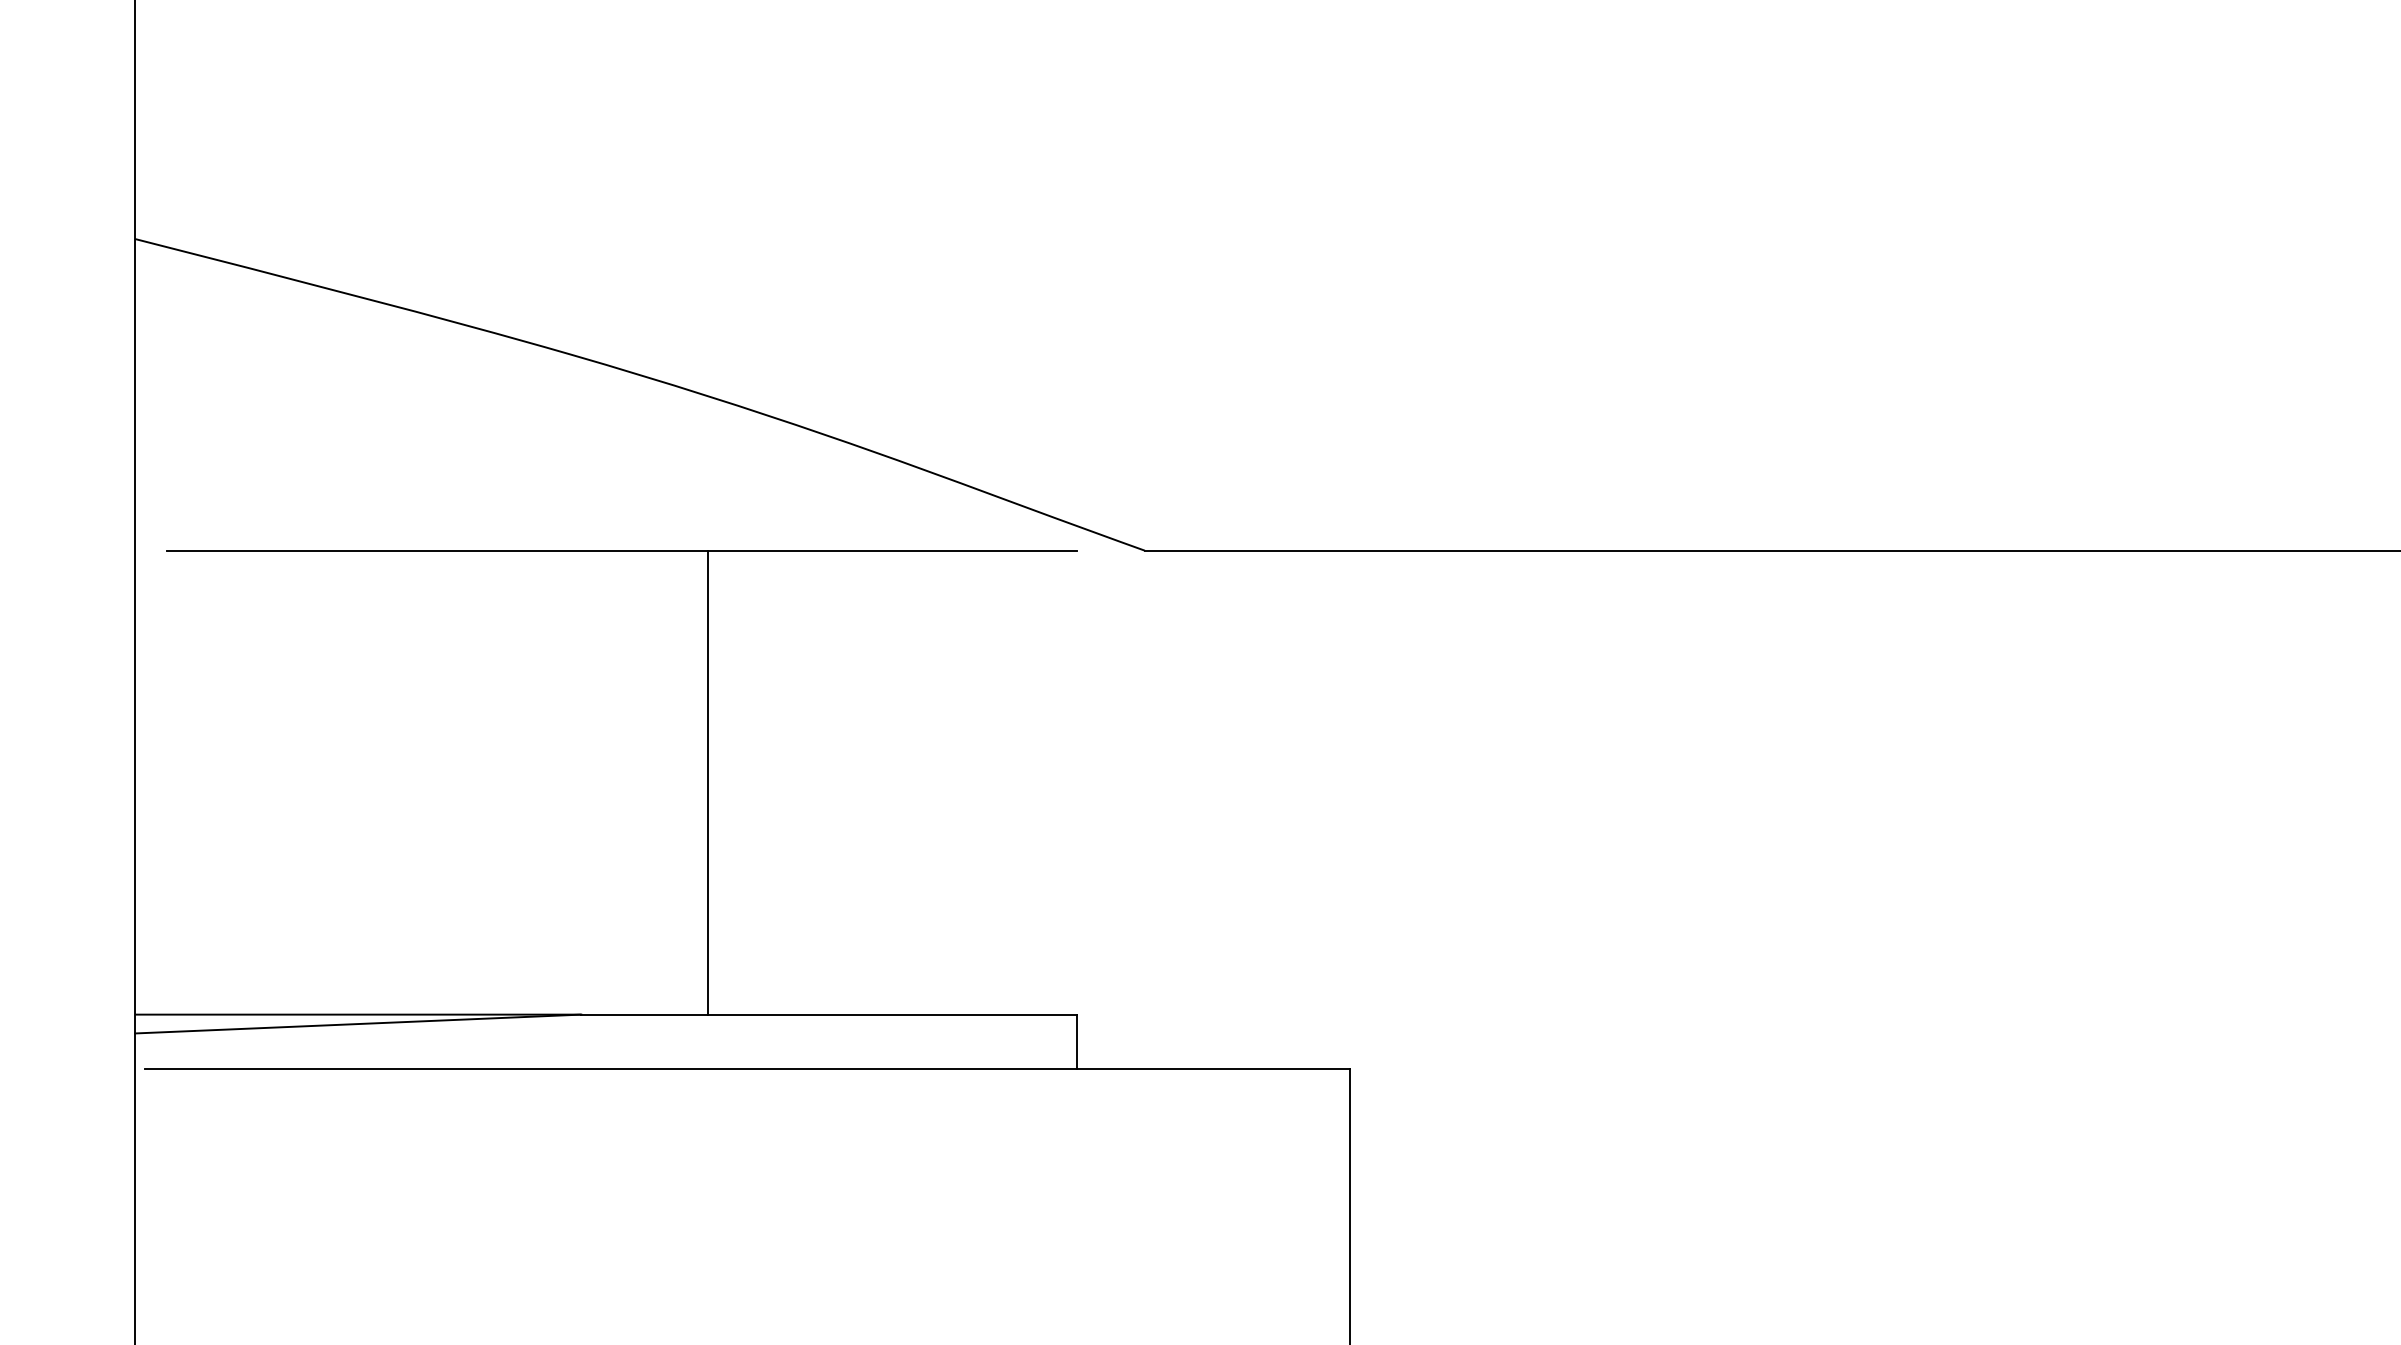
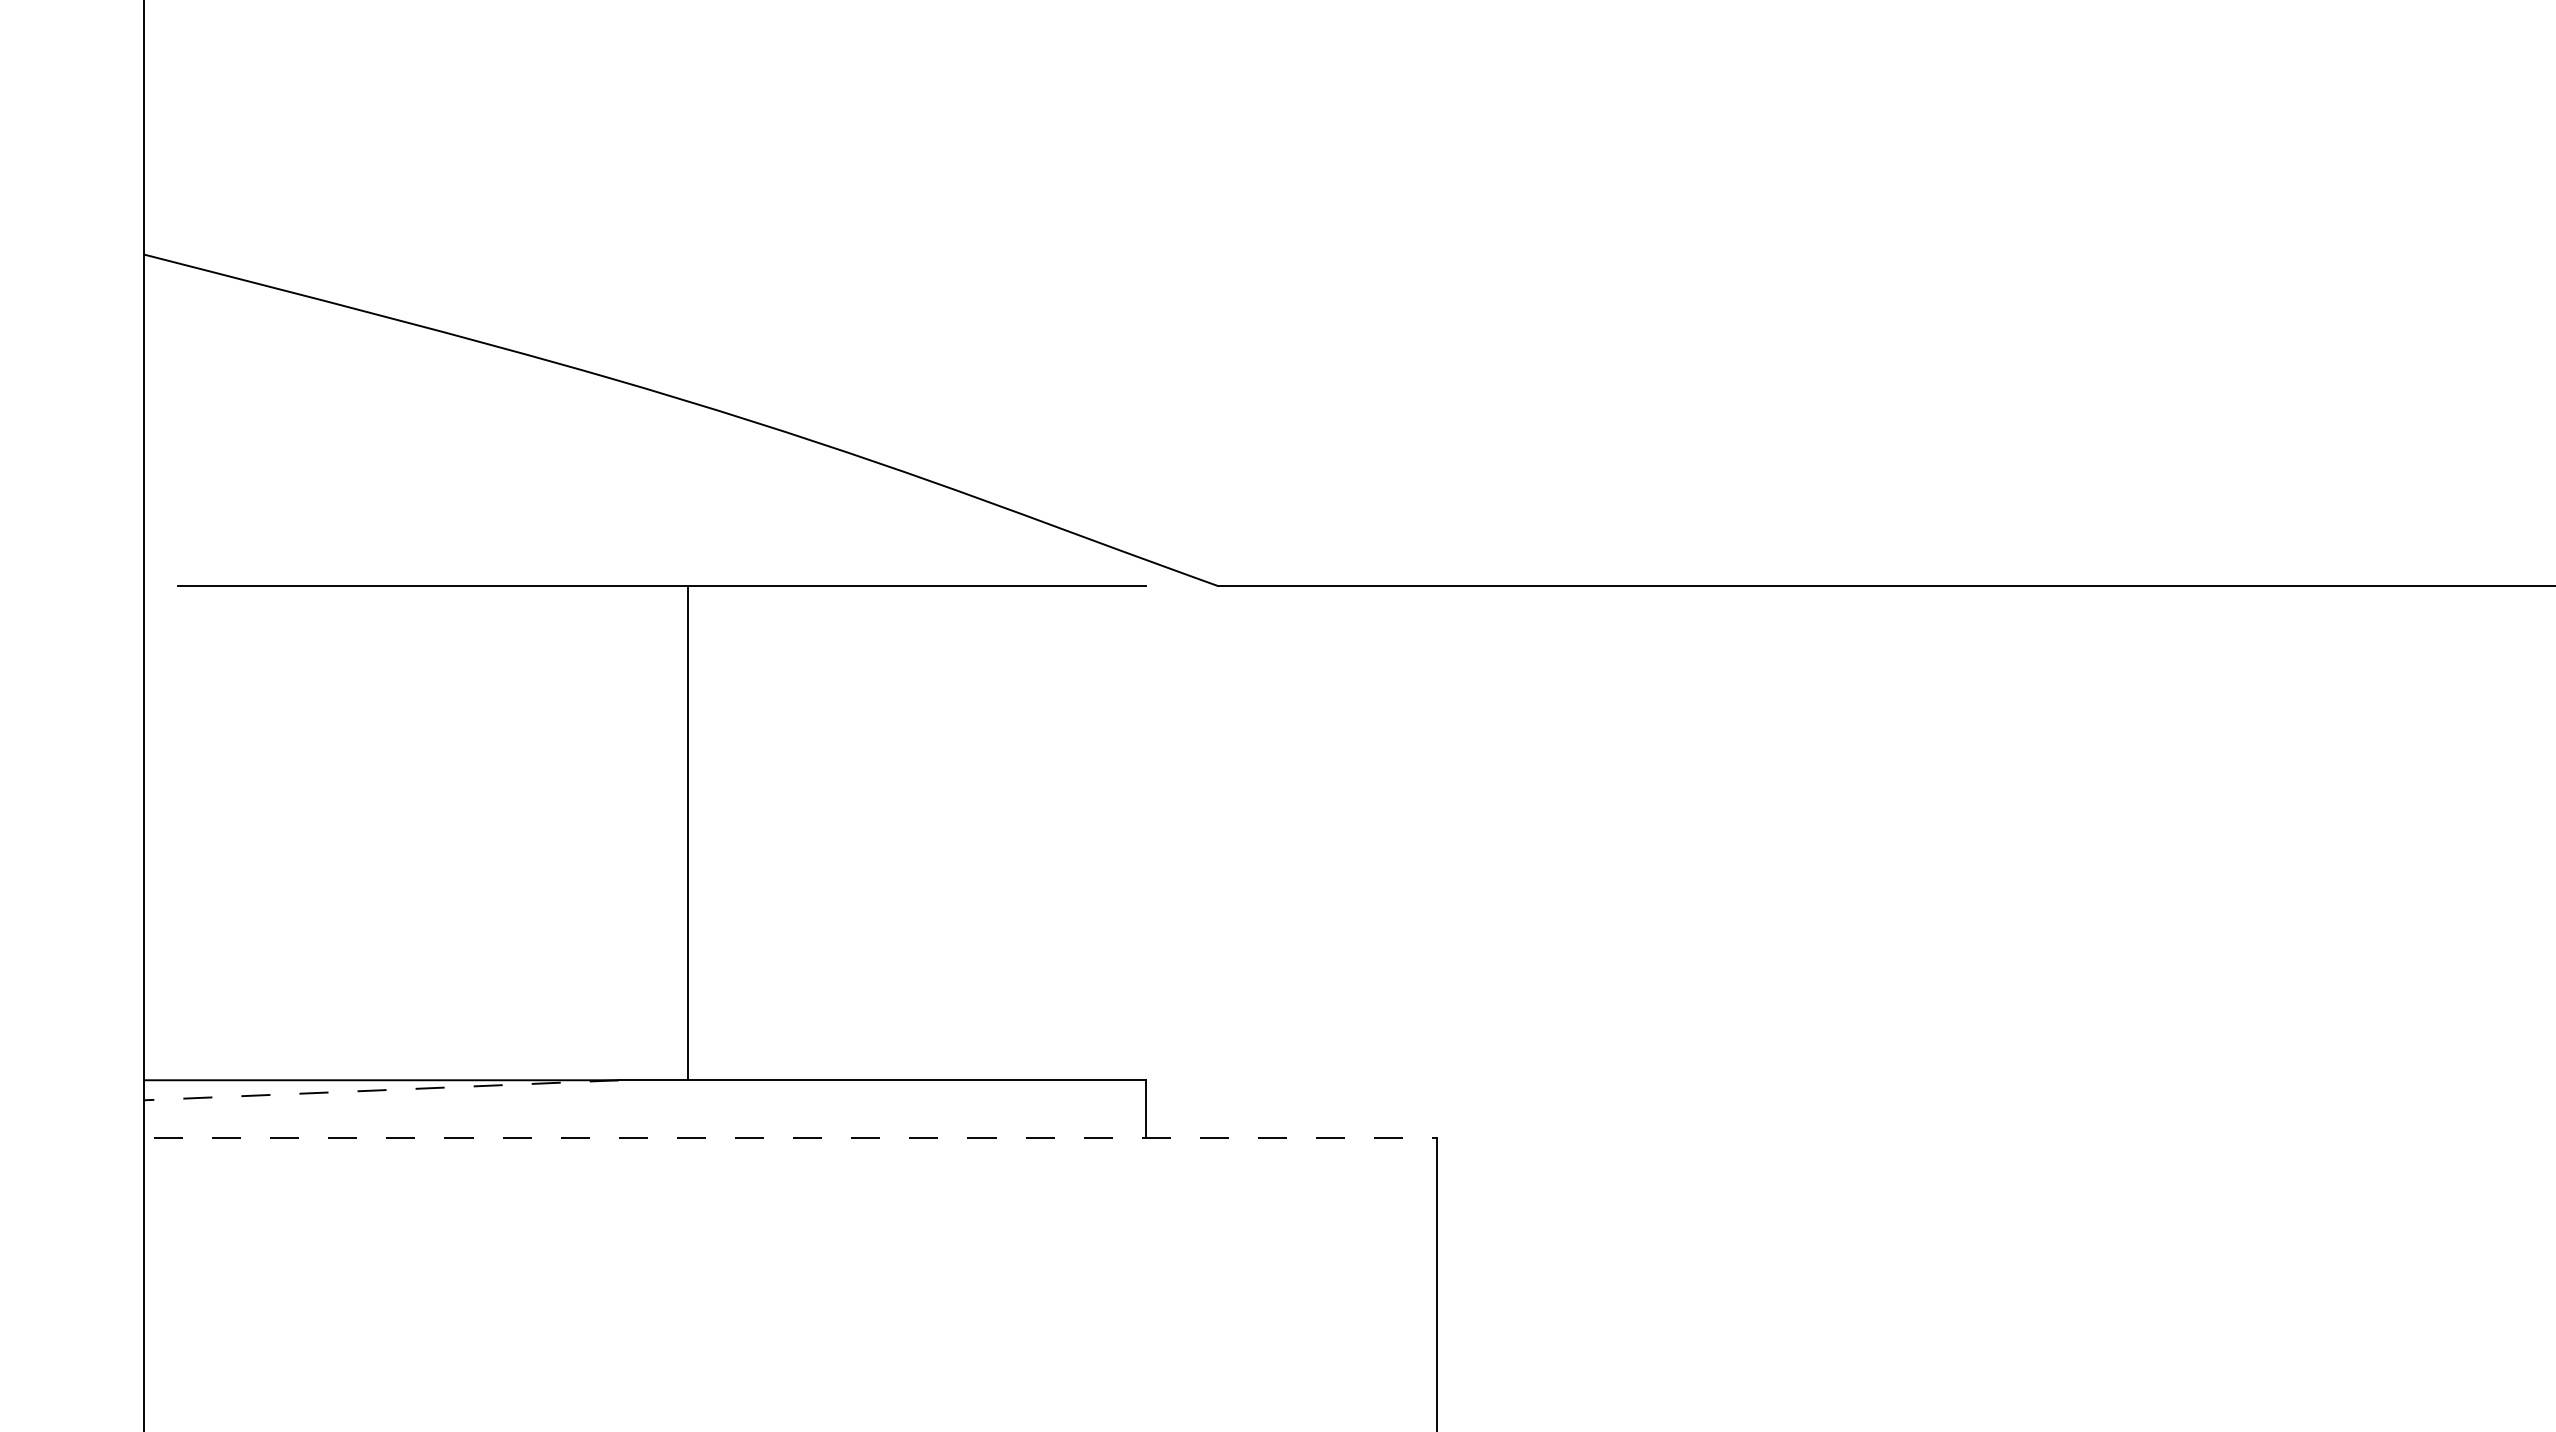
line: (708, 782) -> (688, 833), moved
line: (357, 1024) -> (380, 1090), solid -> dashed
line: (747, 1069) -> (795, 1138), solid -> dashed

